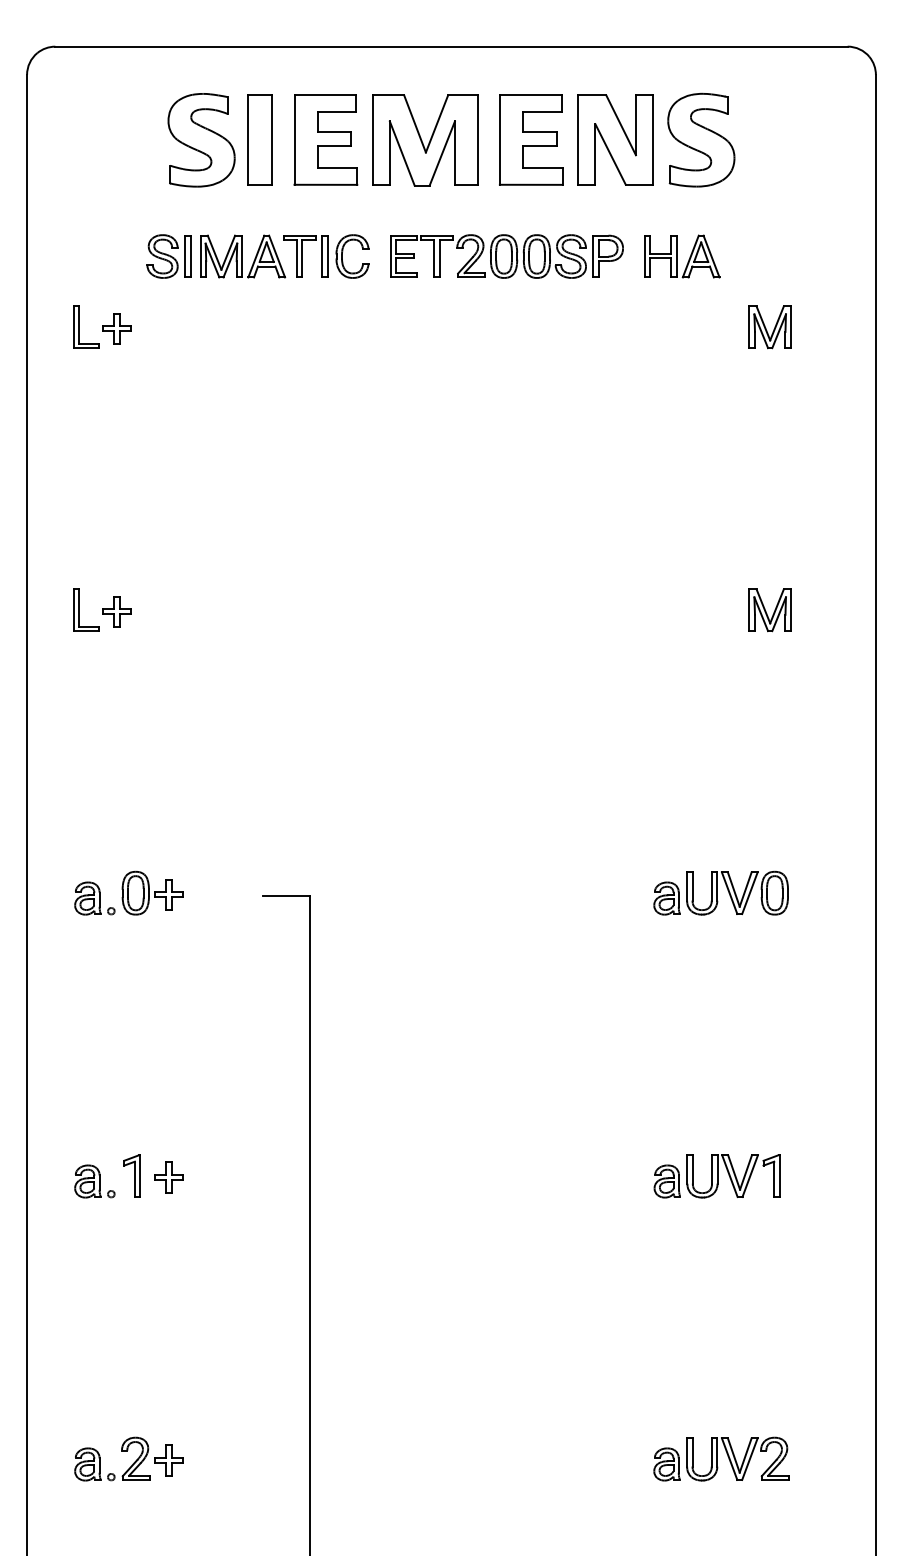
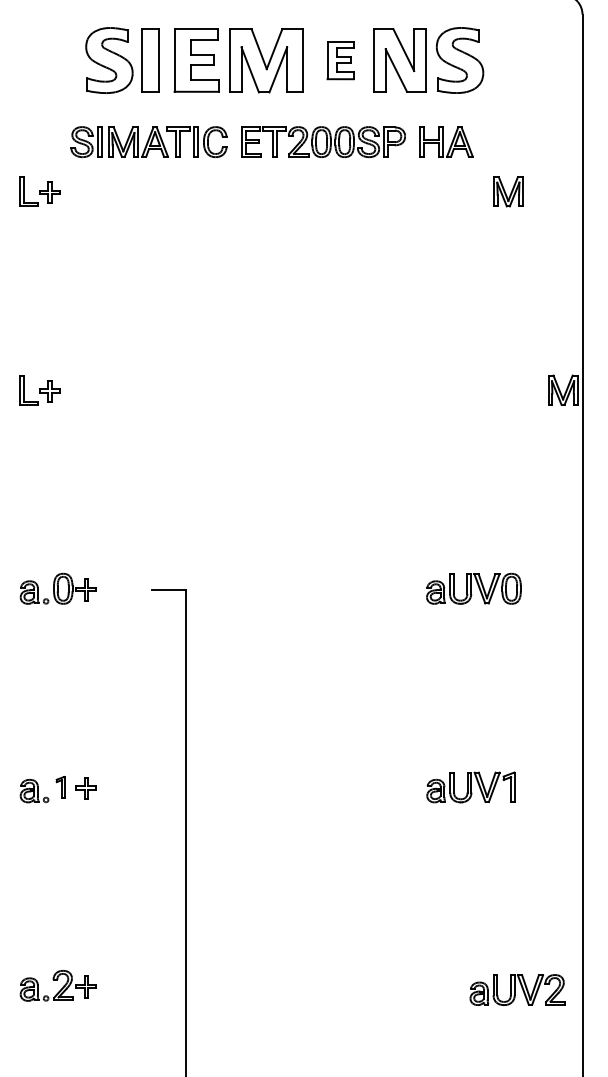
part: (531, 139) -> (340, 60), size x0.6
part: (769, 610) -> (562, 390), moved
part: (131, 1175) -> (60, 786), size x0.7
part: (721, 1458) -> (517, 989), moved

